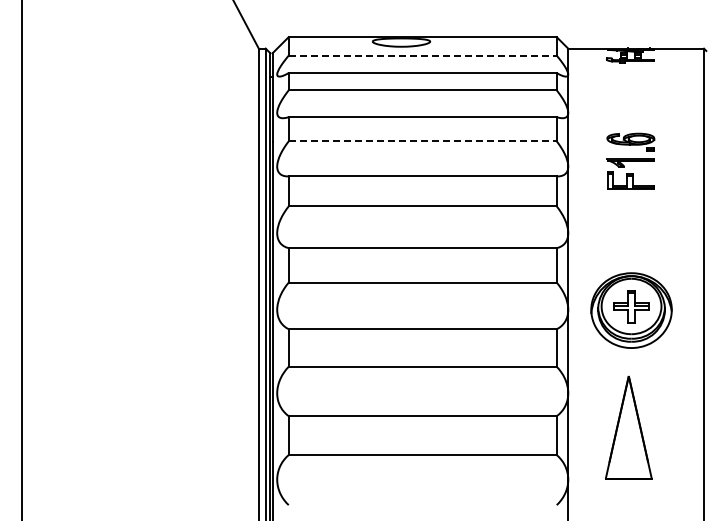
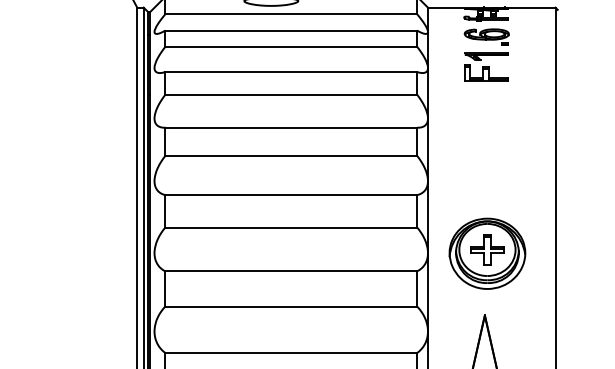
line: (423, 55) -> (291, 14), dashed -> solid
line: (423, 141) -> (291, 94), dashed -> solid
part: (630, 160) -> (486, 54), moved

